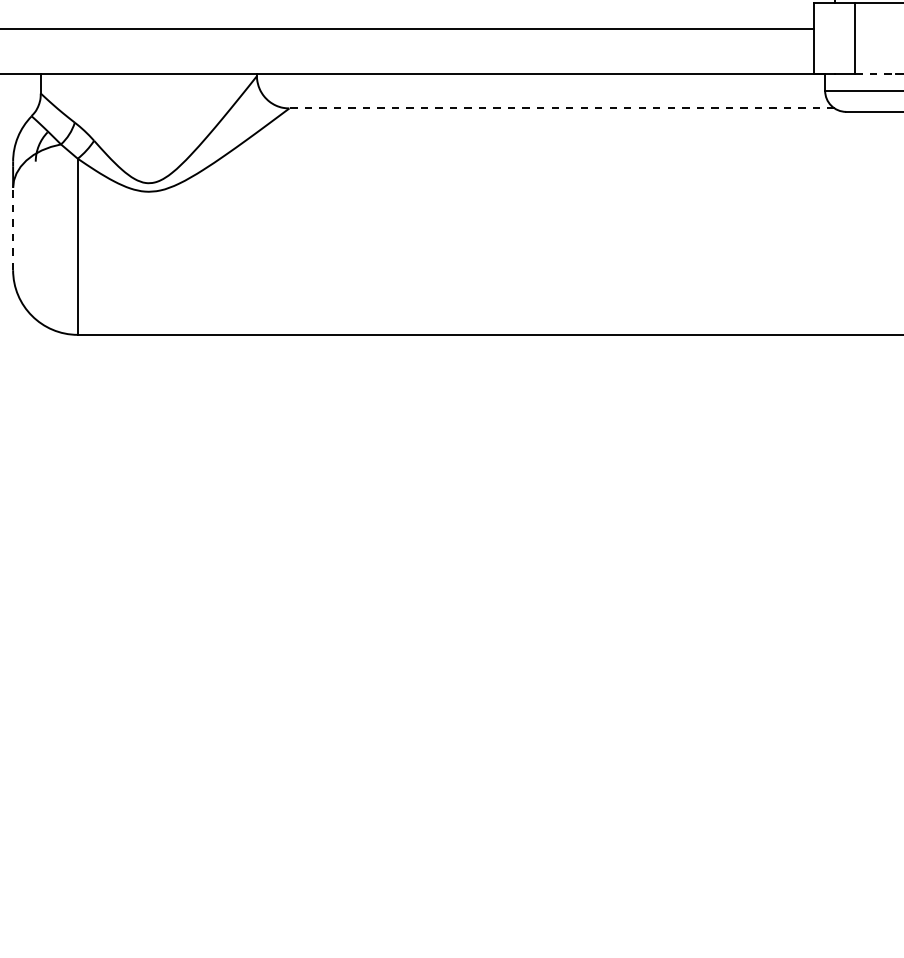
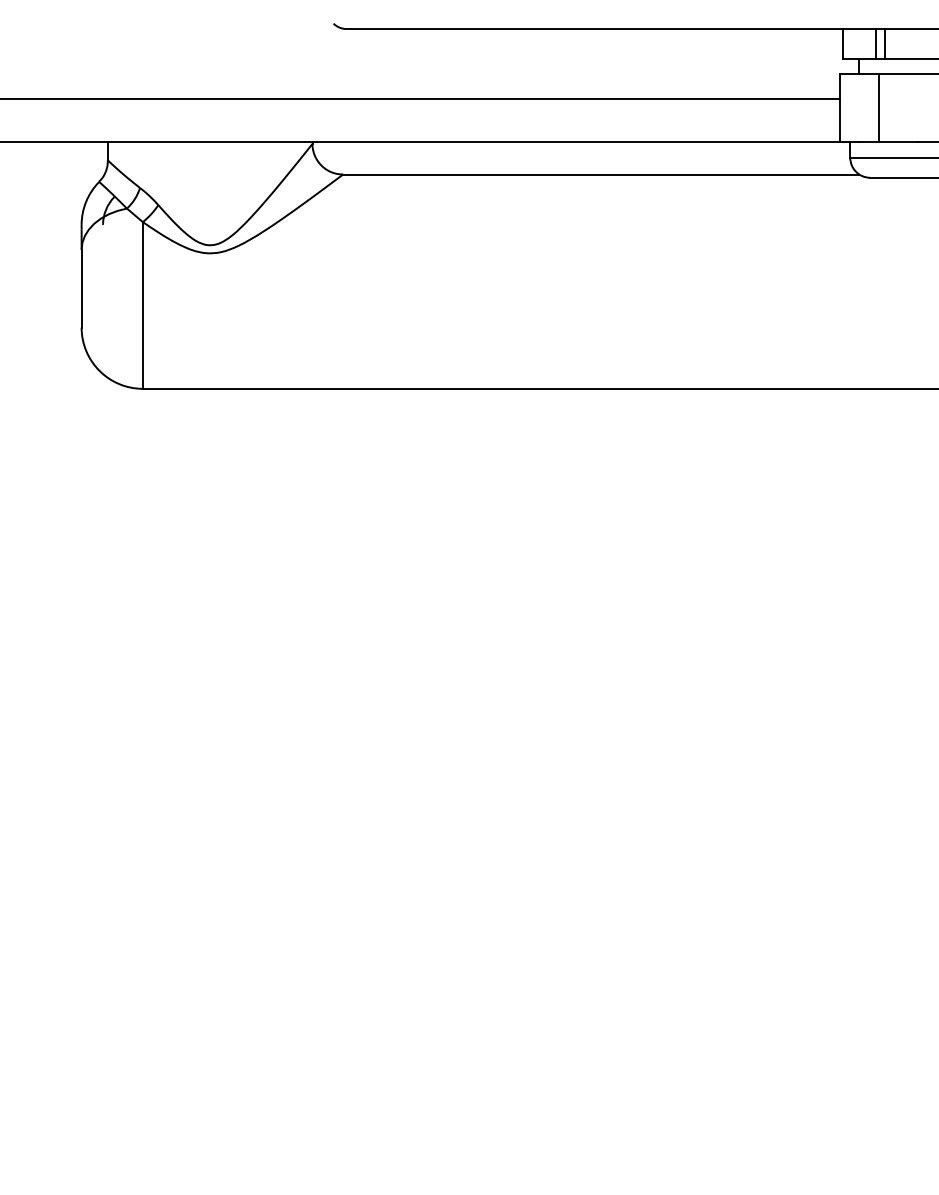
line: (876, 73) -> (898, 141), dashed -> solid
line: (561, 108) -> (600, 174), dashed -> solid
line: (12, 228) -> (81, 288), dashed -> solid

